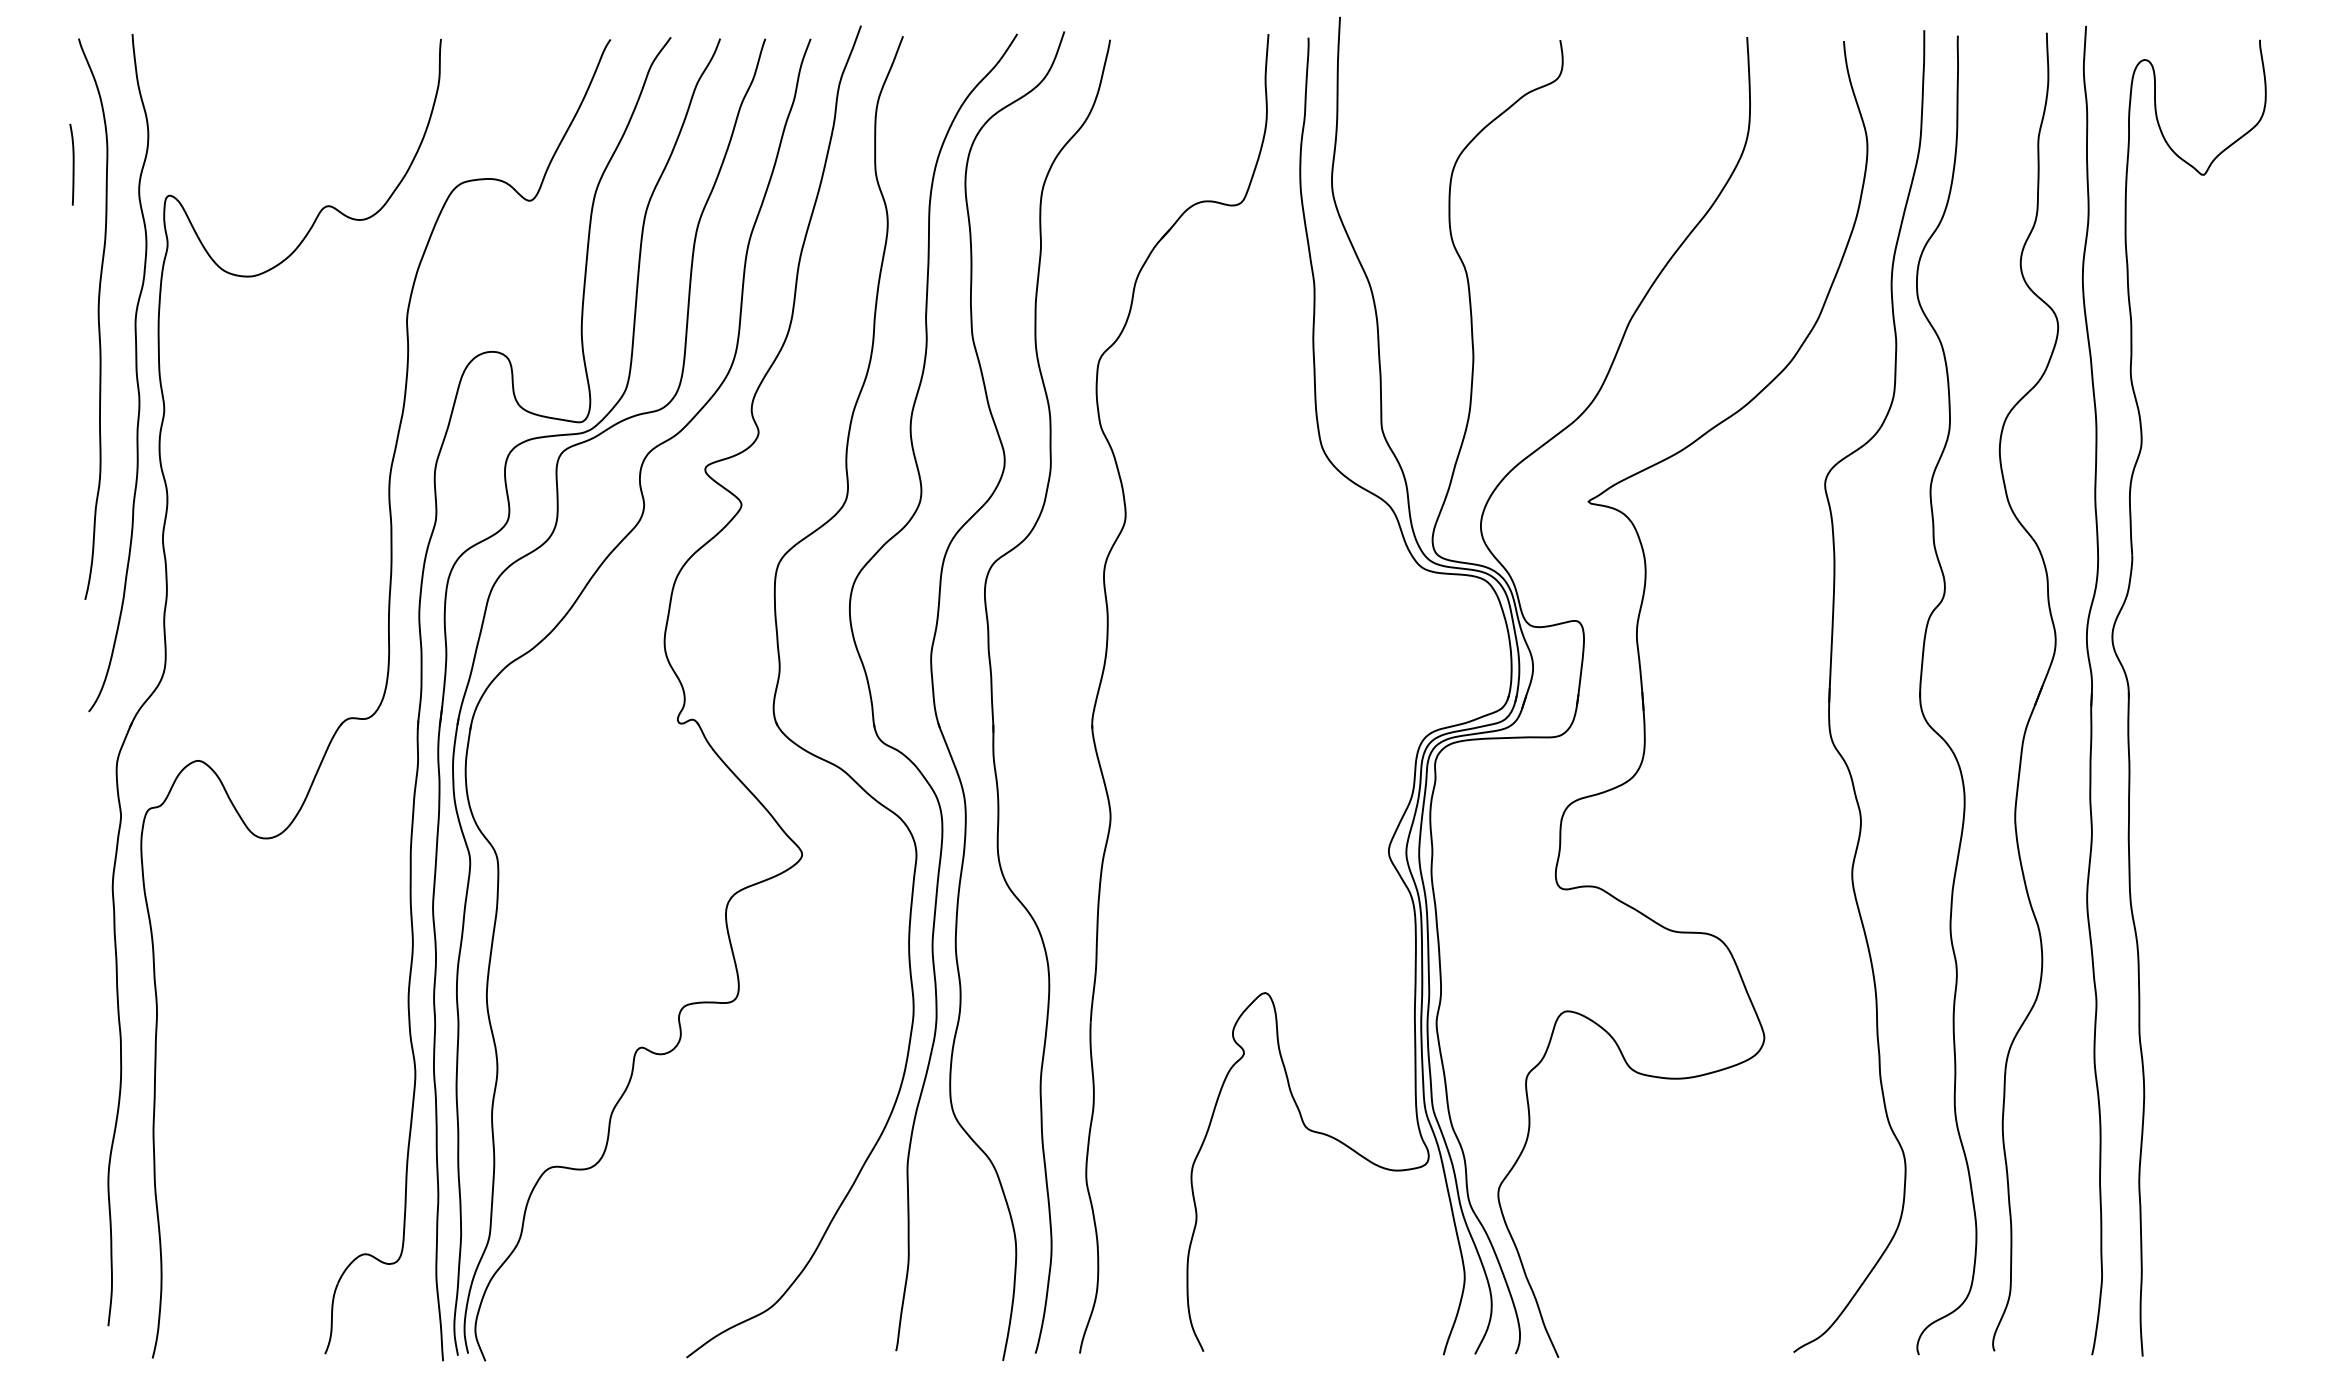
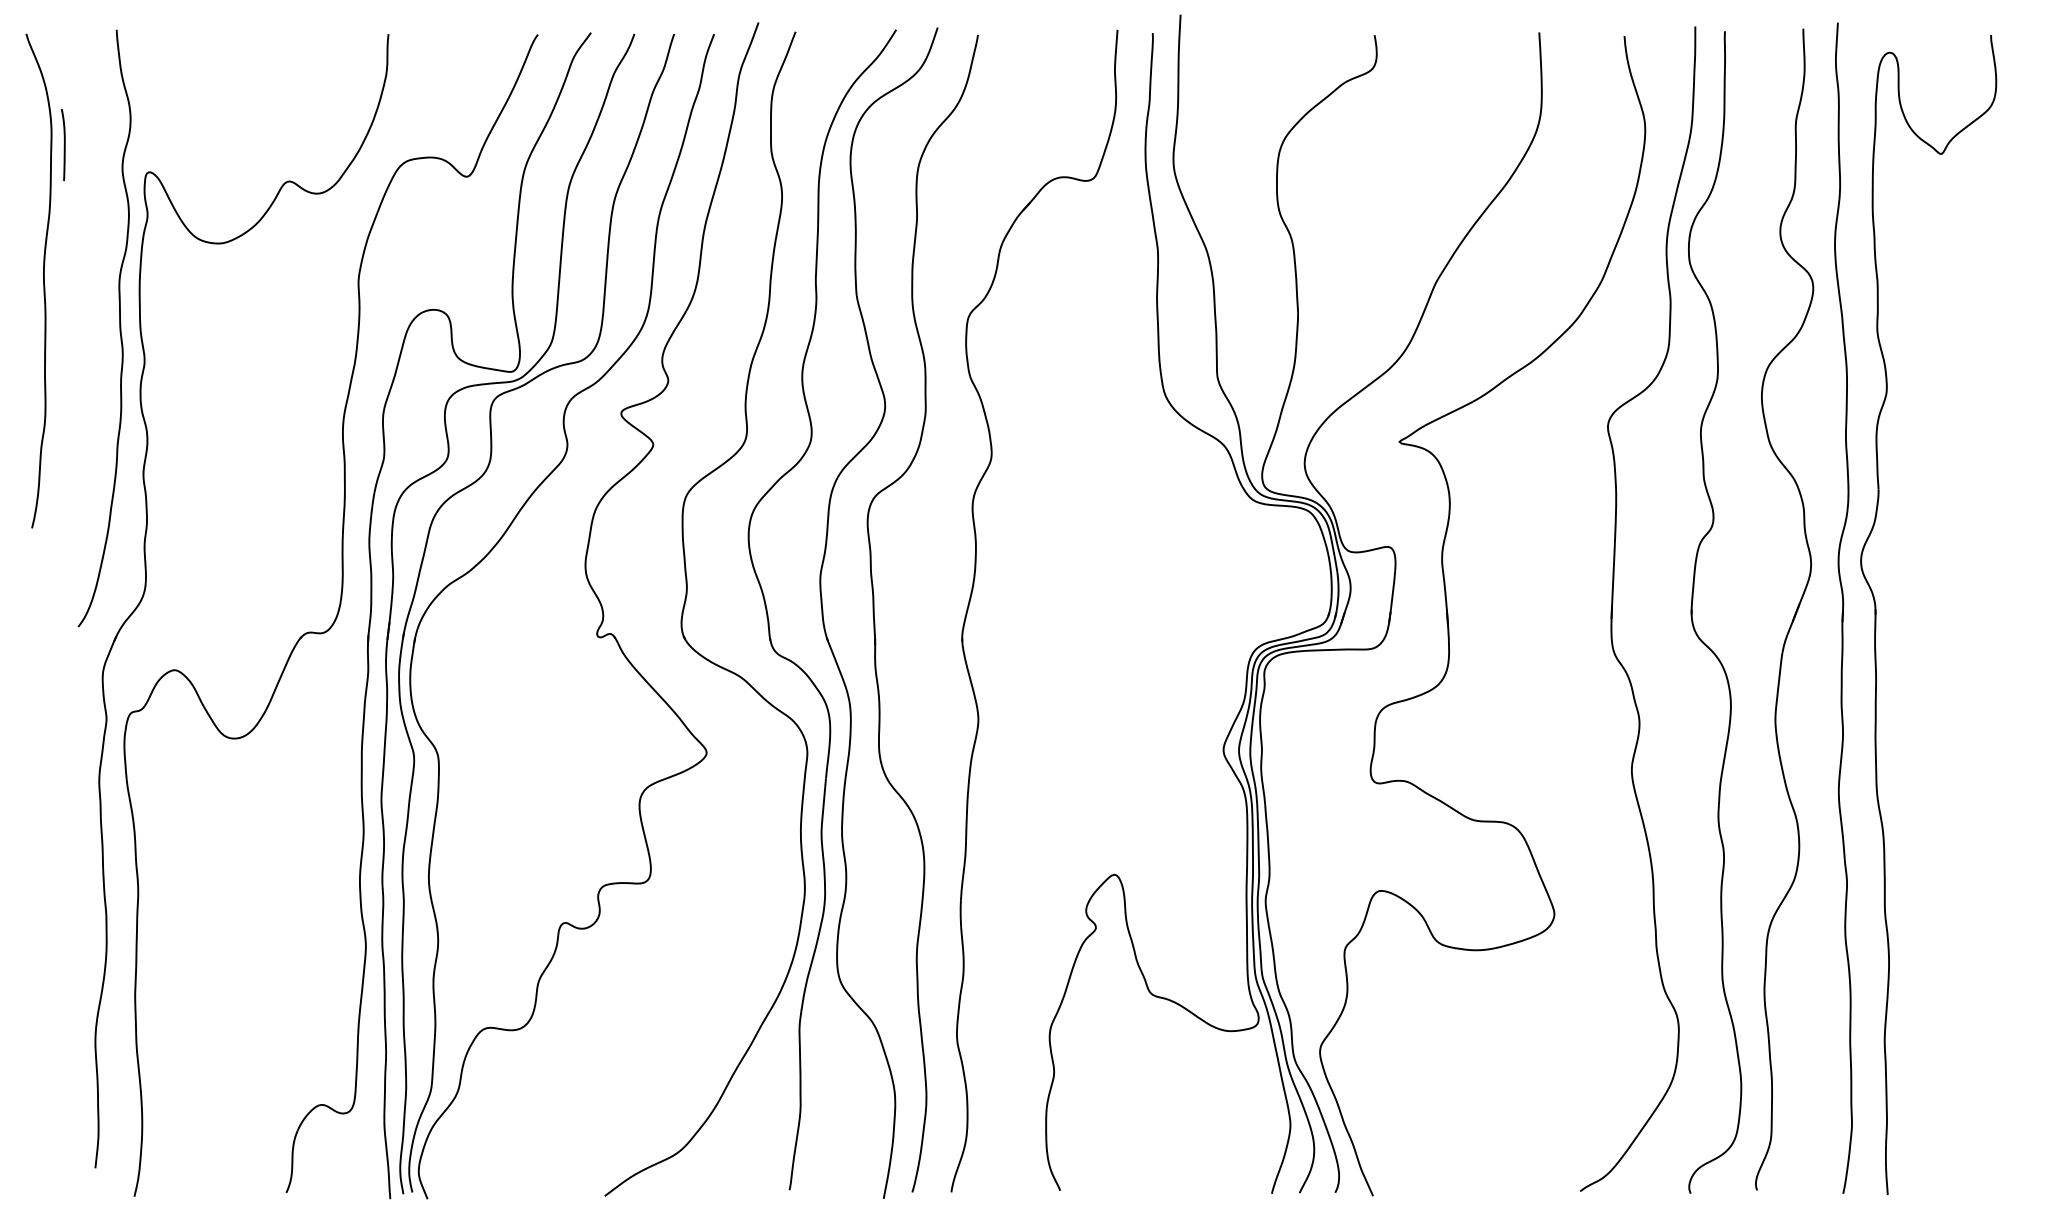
curve: (98, 318) -> (43, 280), moved

